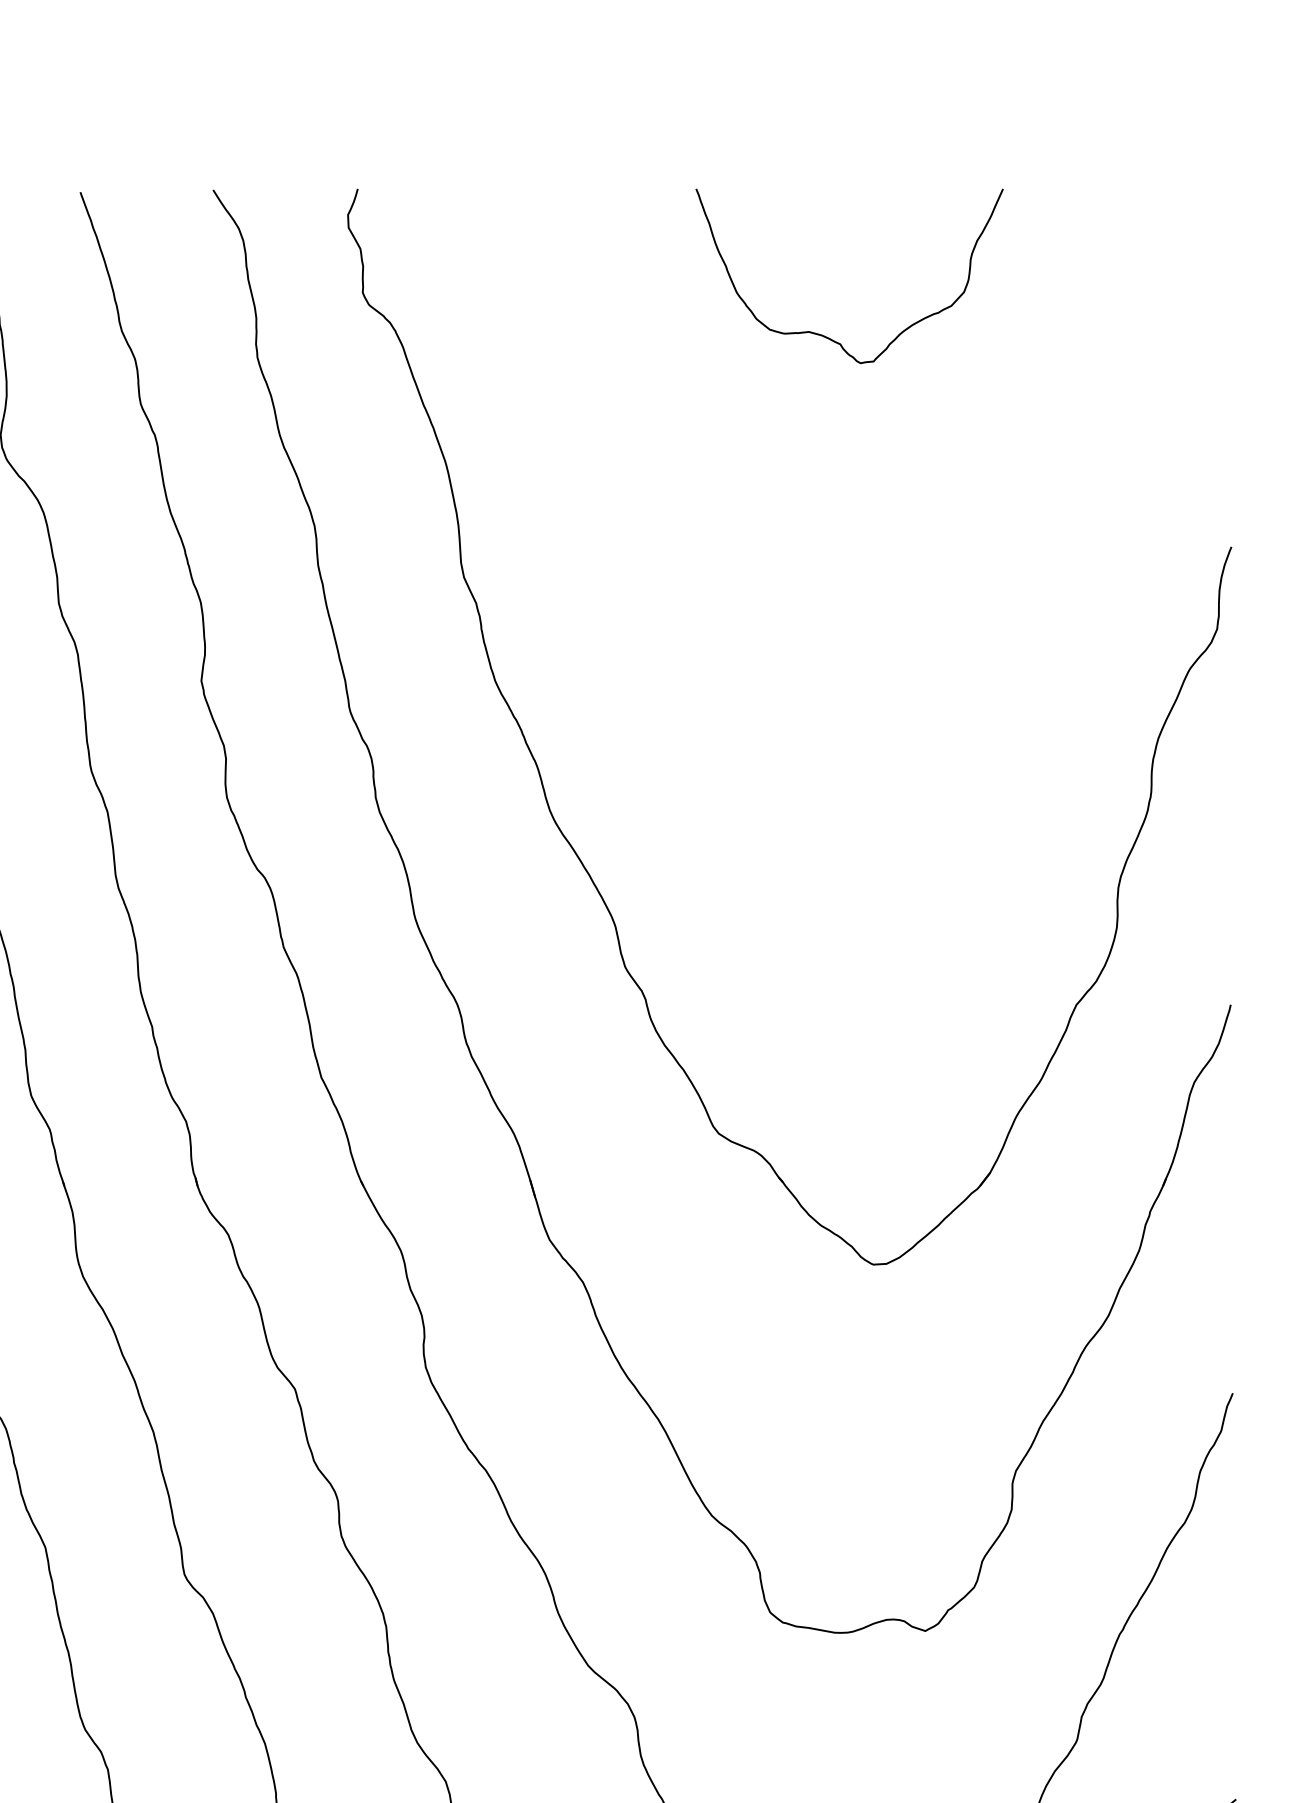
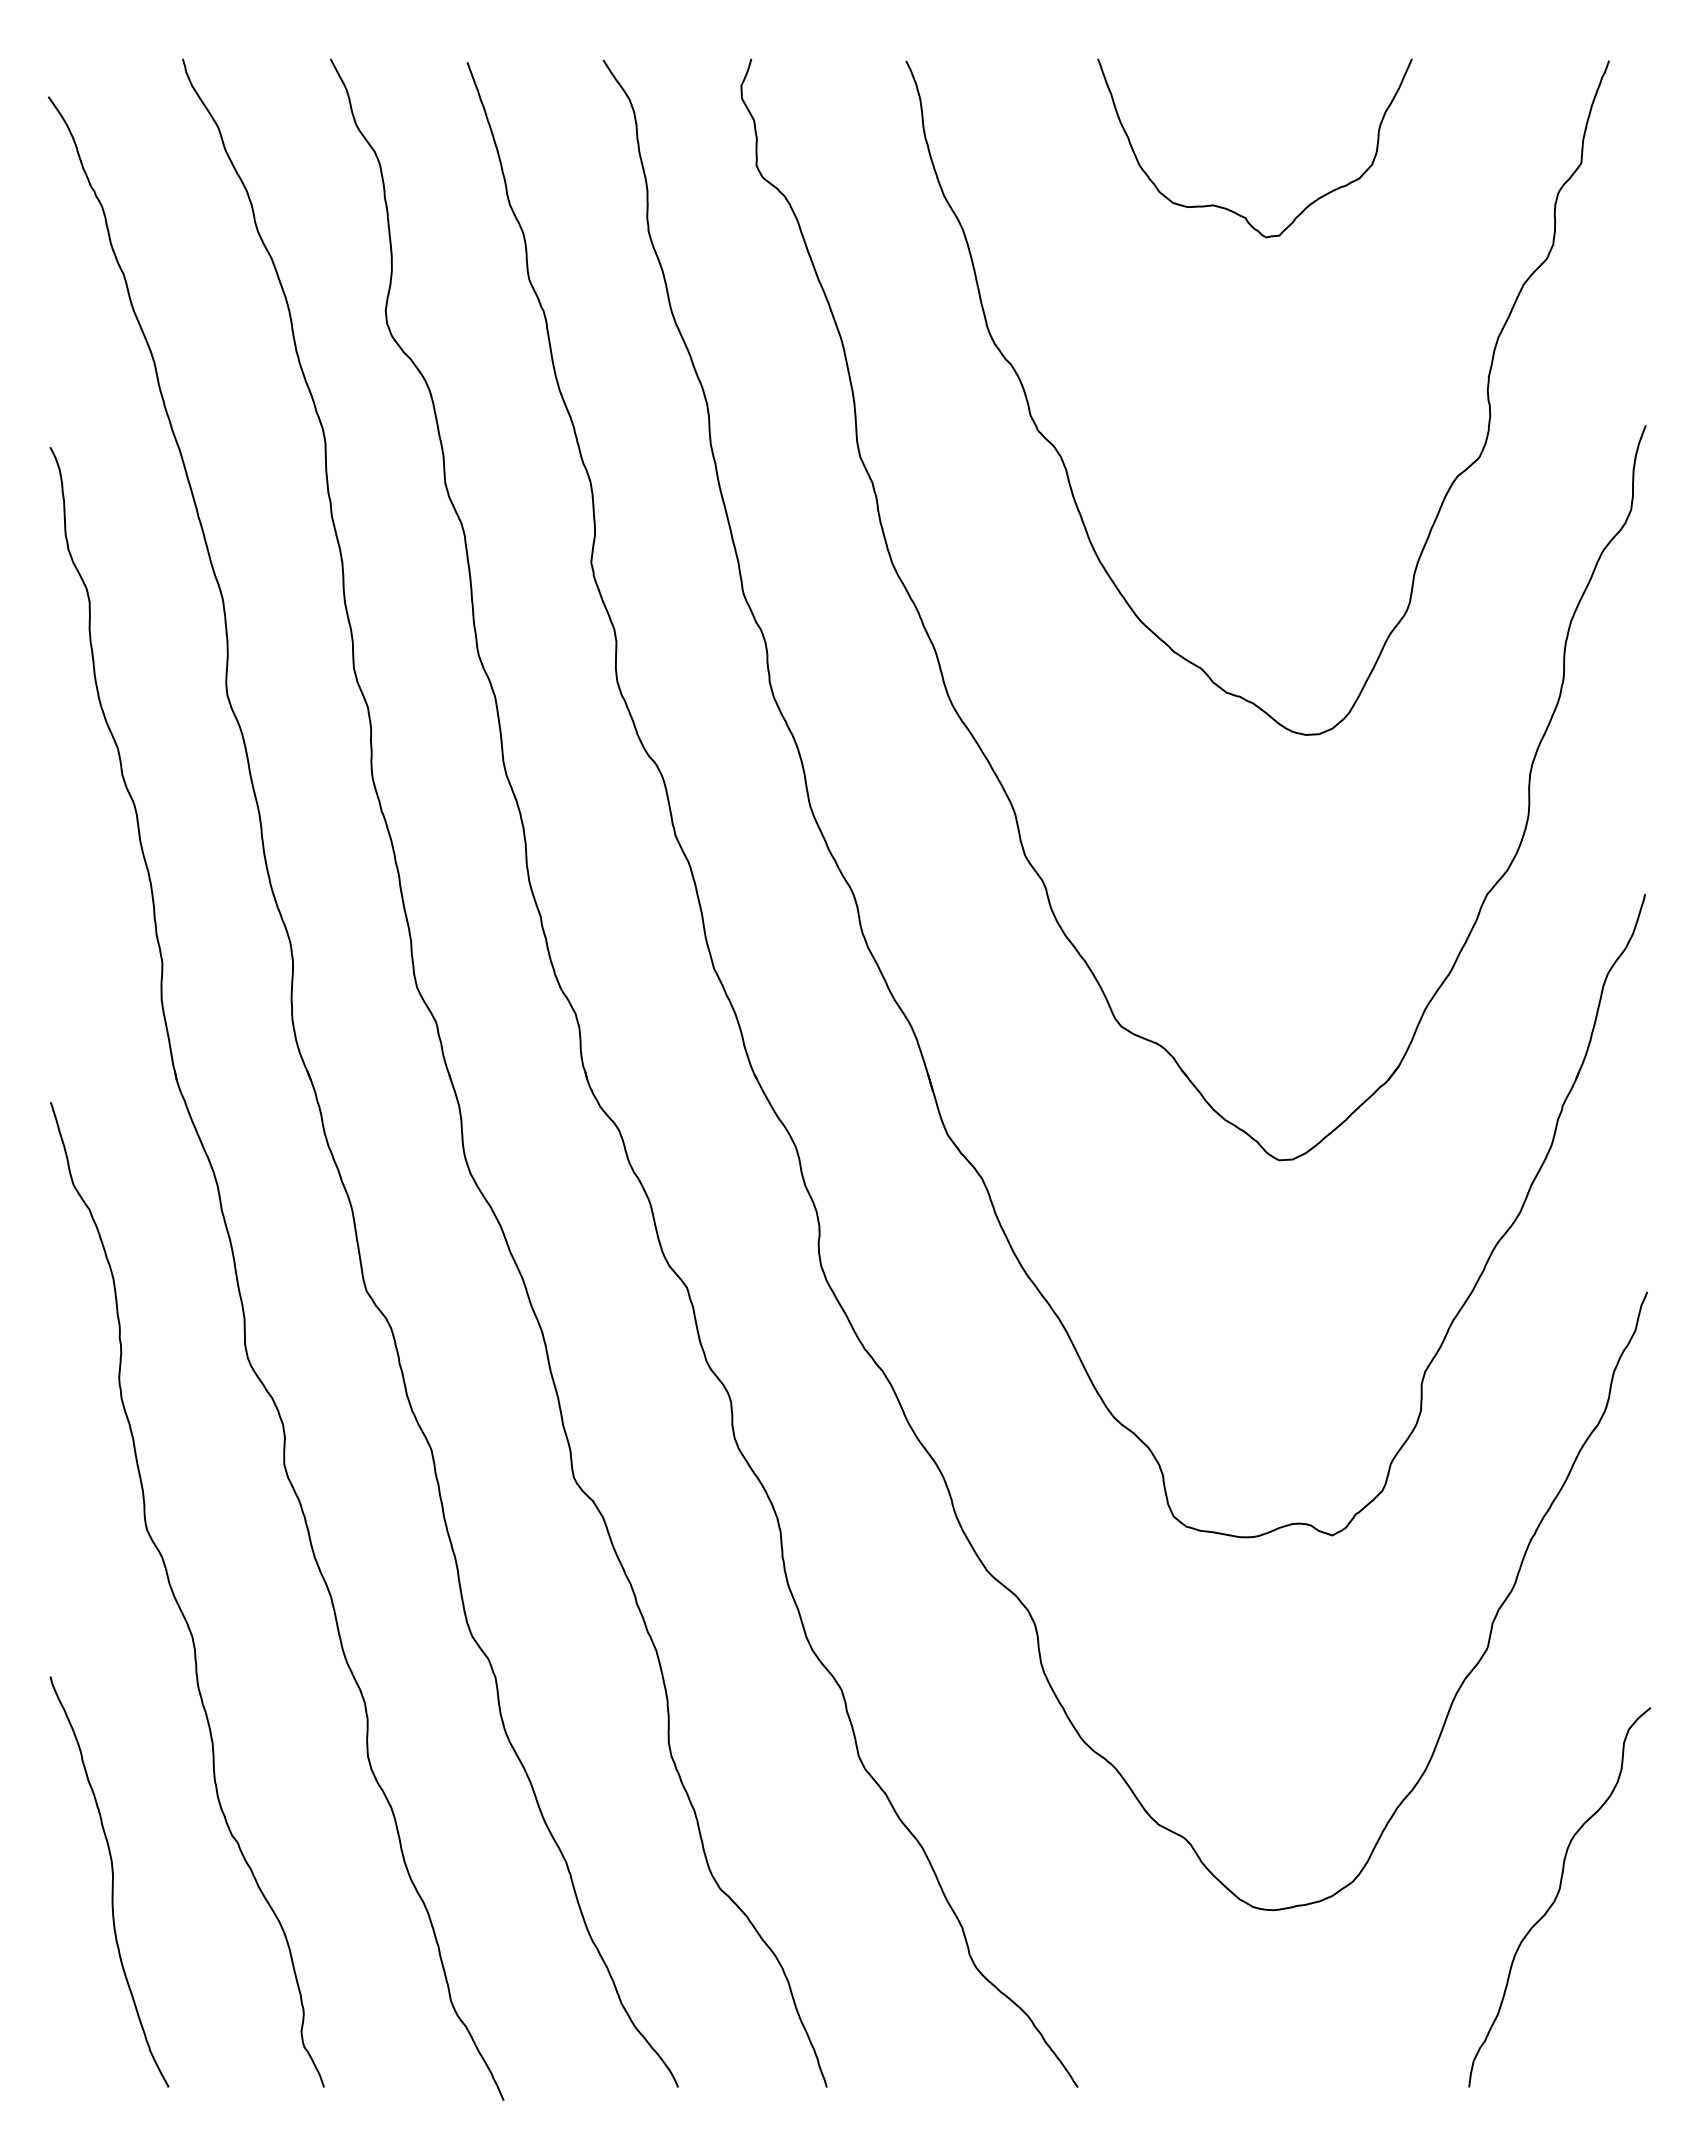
curve: (665, 587) -> (1066, 467), added

